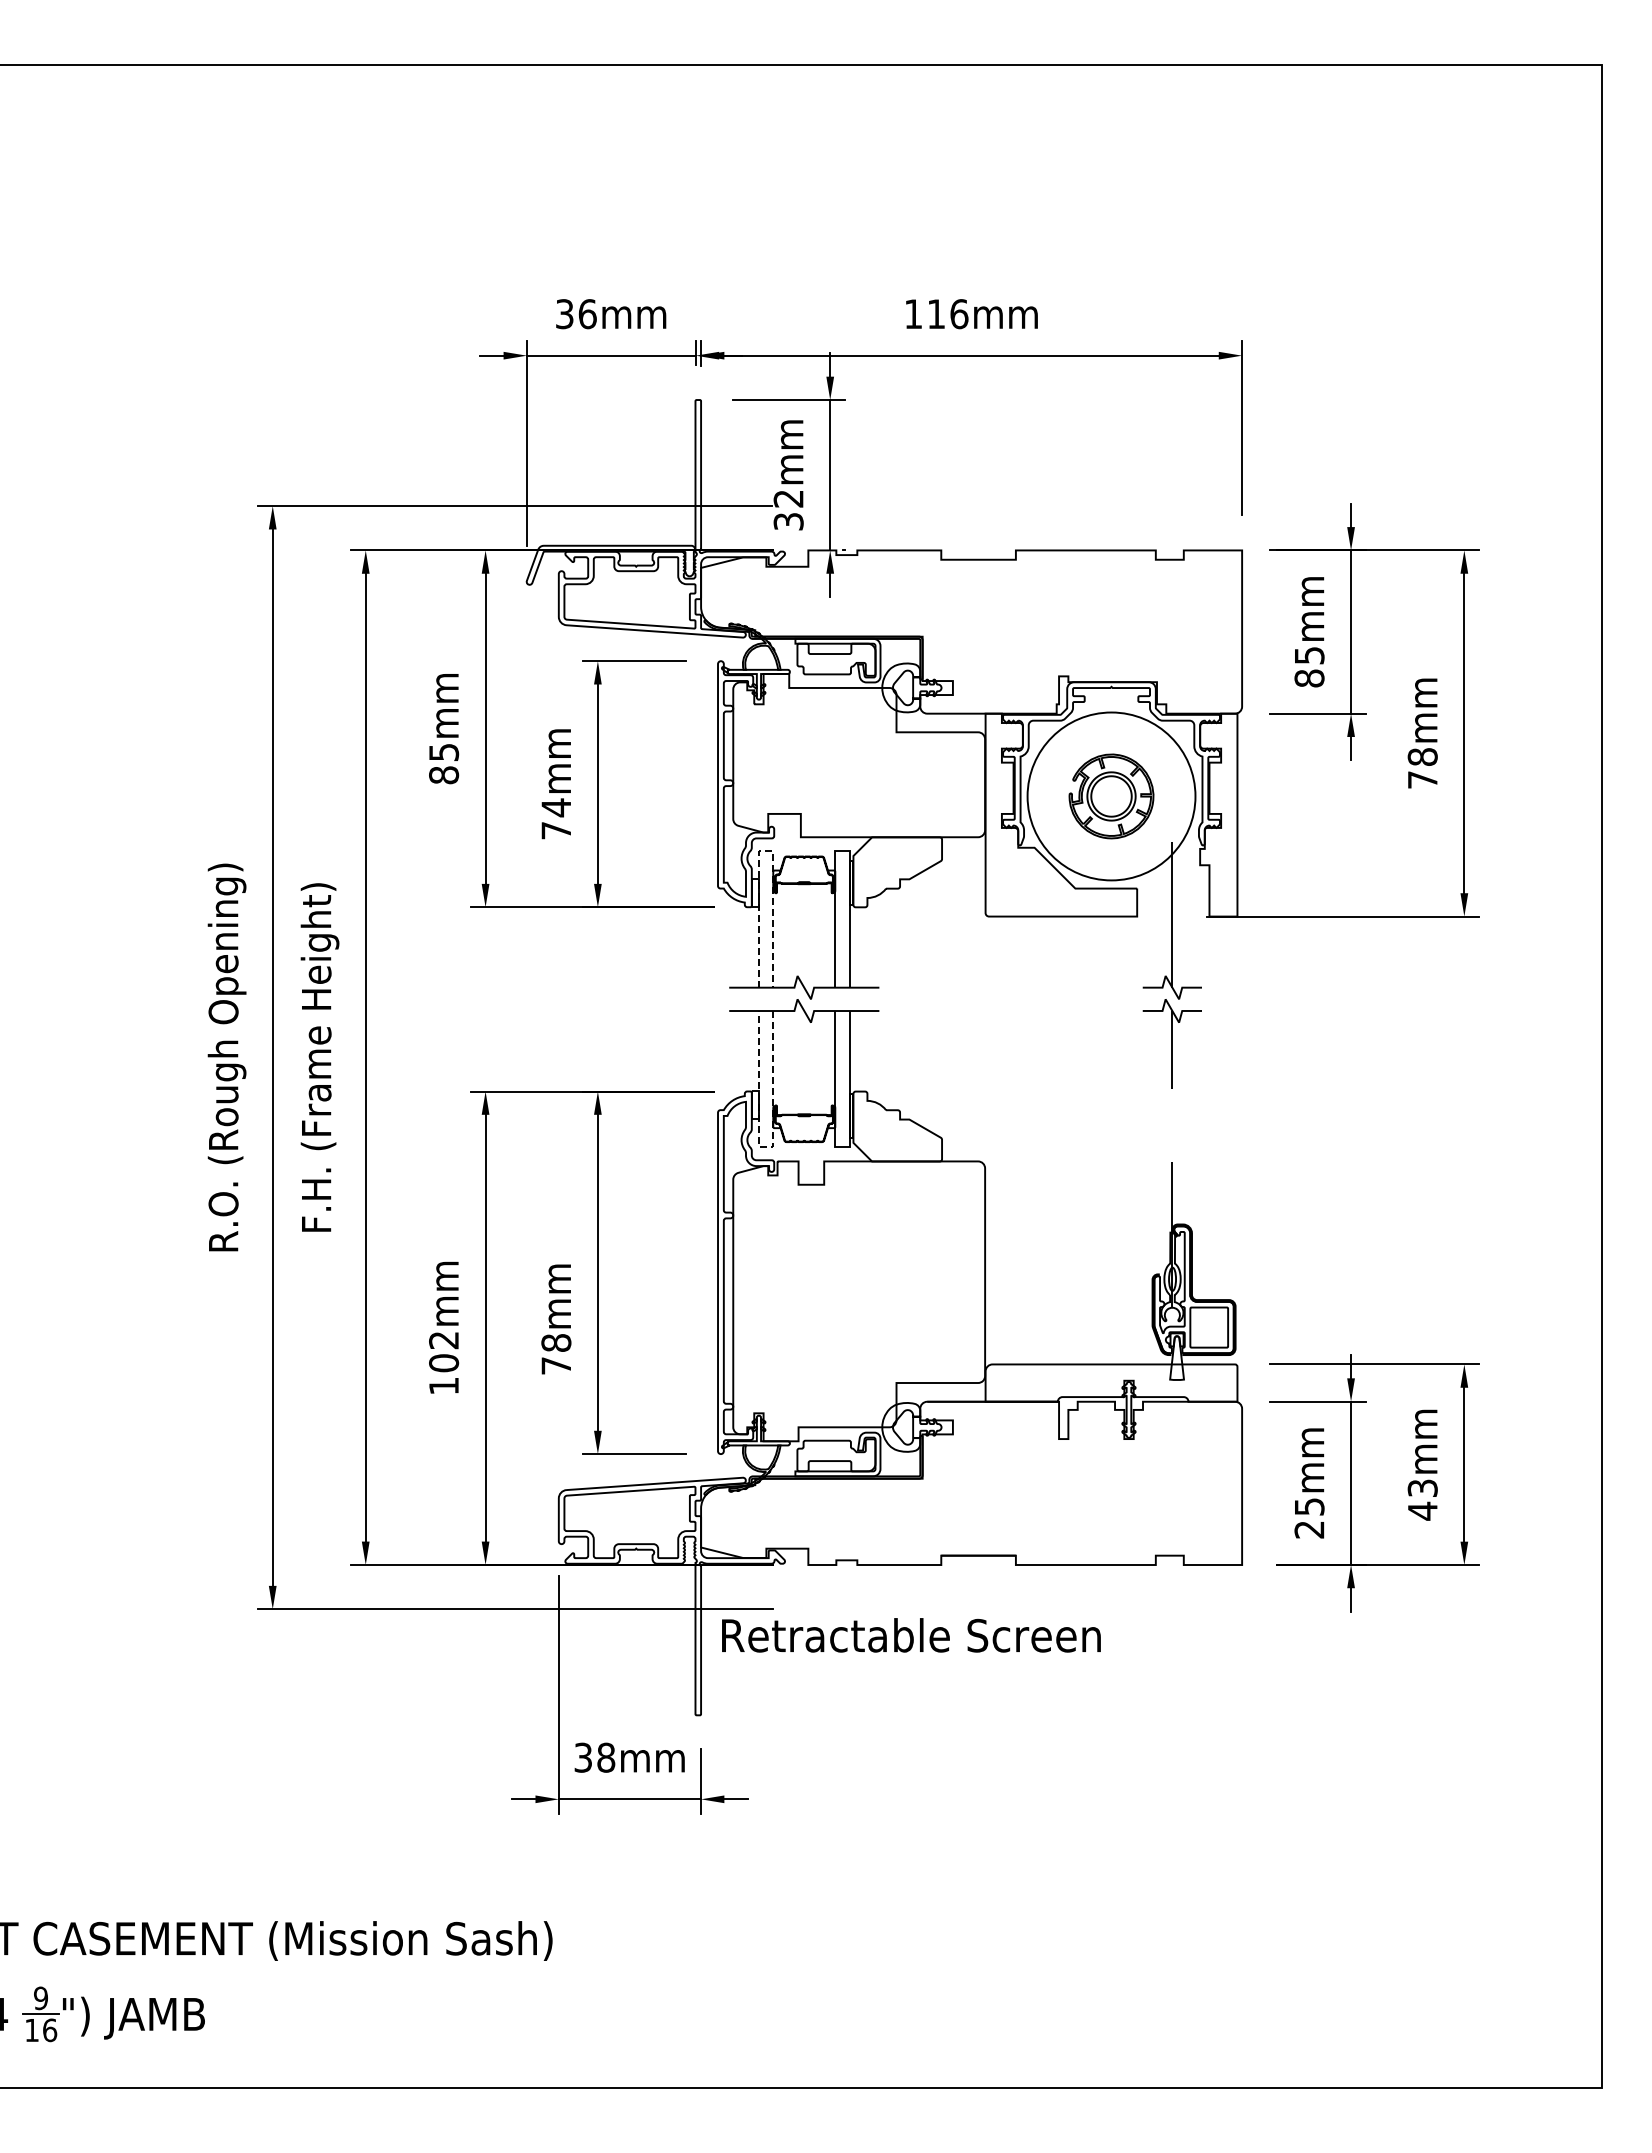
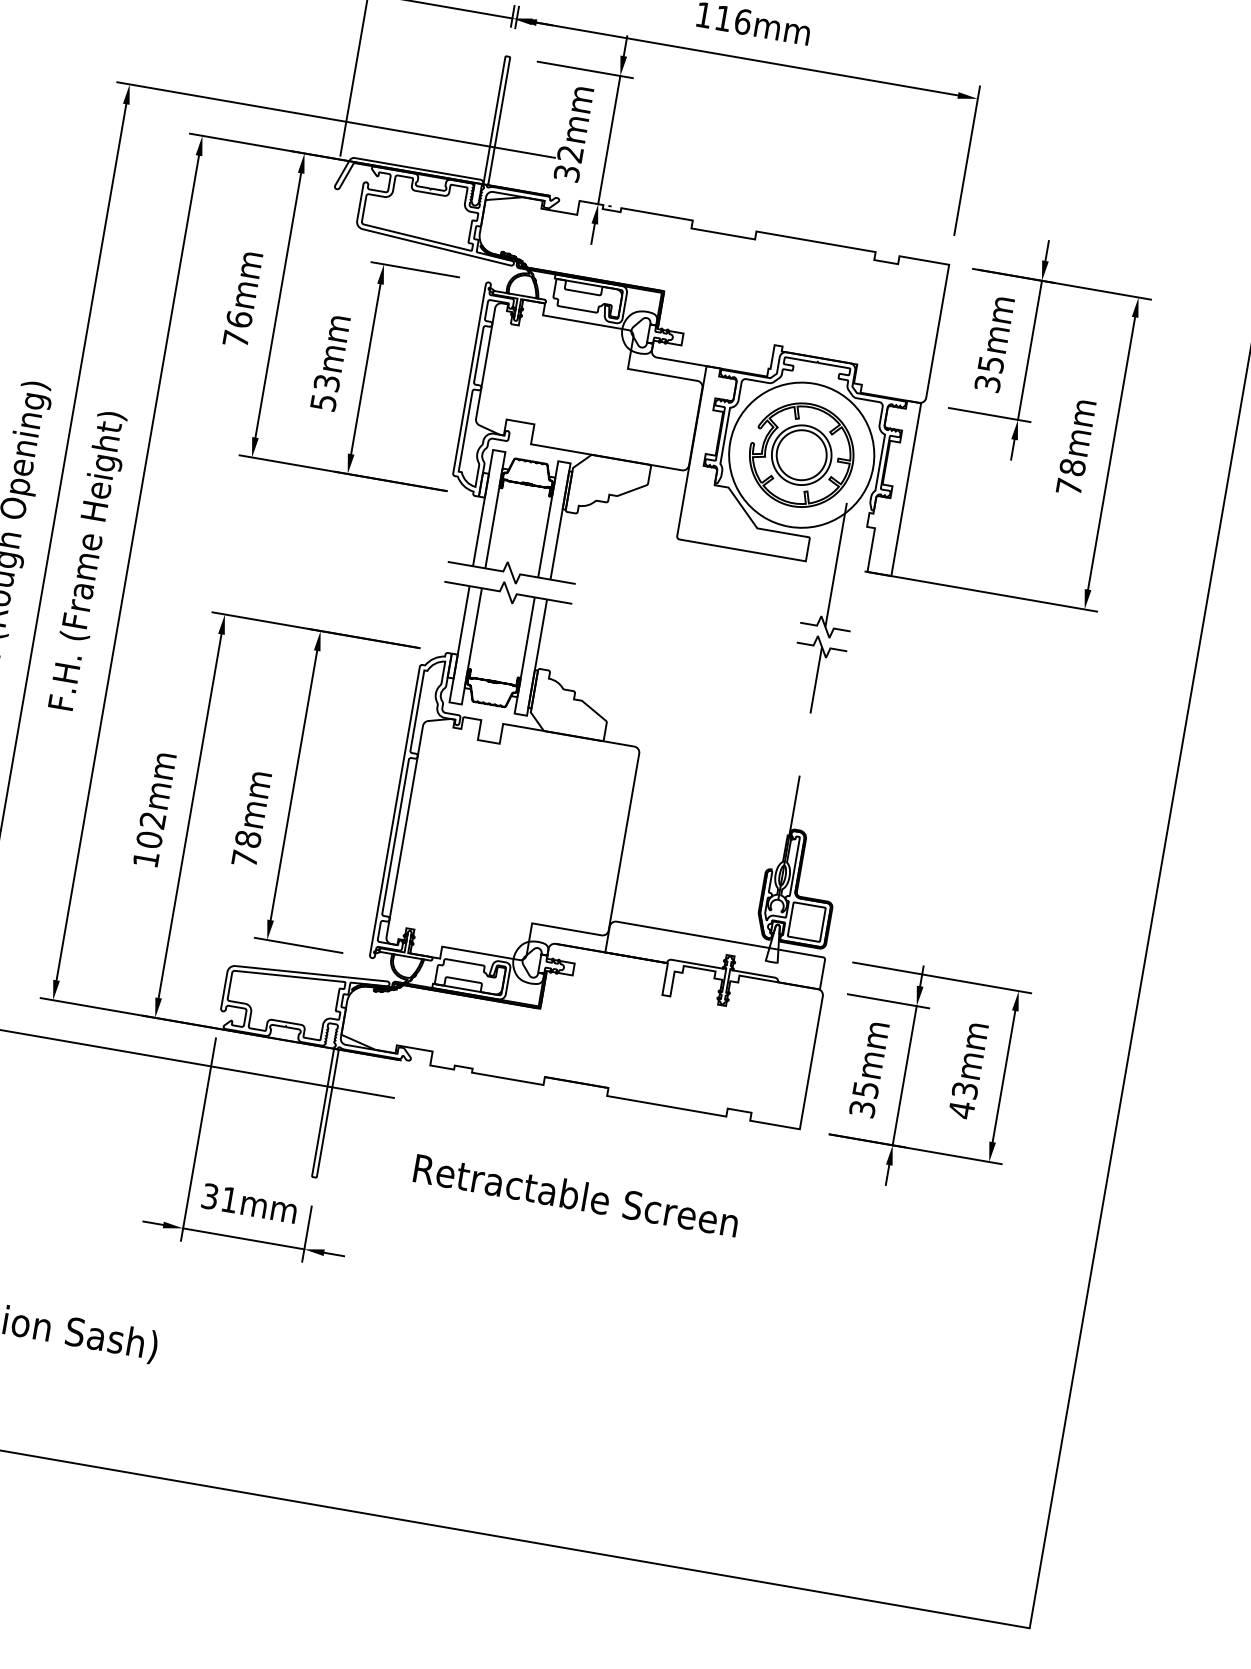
text: (1309, 678) -> (987, 383), 85mm -> 35mm
text: (444, 763) -> (238, 328), 85mm -> 76mm
part: (1111, 796) -> (801, 455), size x1.43
text: (556, 818) -> (325, 392), 74mm -> 53mm
line: (766, 851) -> (499, 451), dashed -> solid
line: (765, 1147) -> (455, 703), dashed -> solid
text: (1309, 1529) -> (862, 1108), 25mm -> 35mm
text: (911, 1635) -> (576, 1195), moved
text: (606, 1757) -> (229, 1199), 38mm -> 31mm

